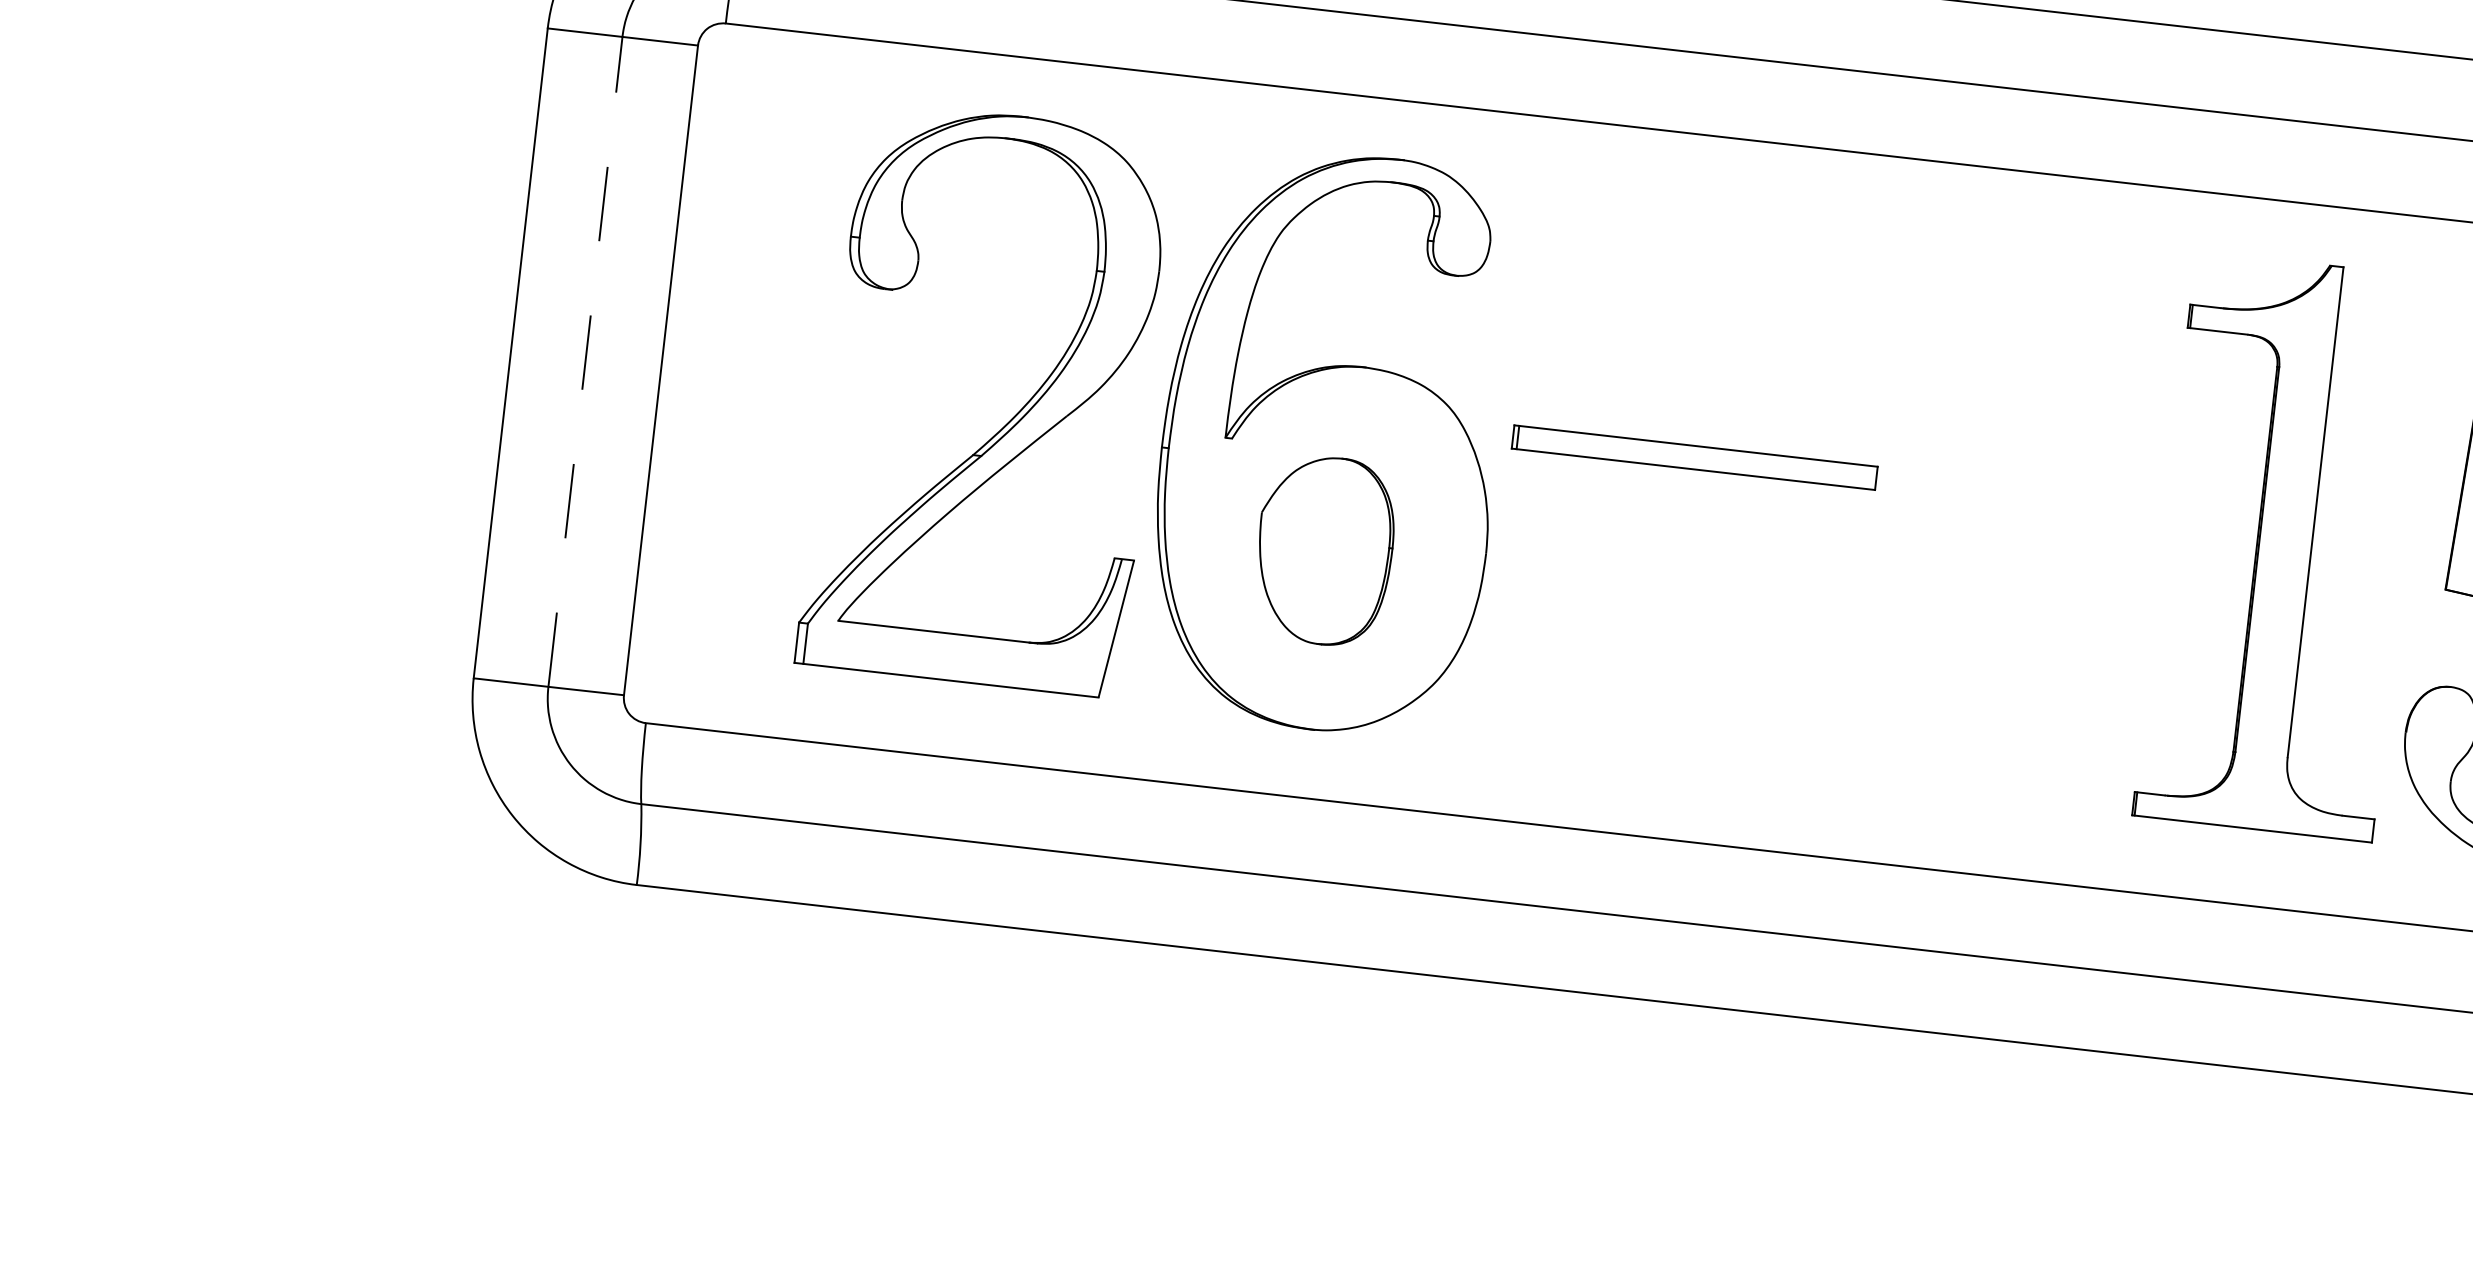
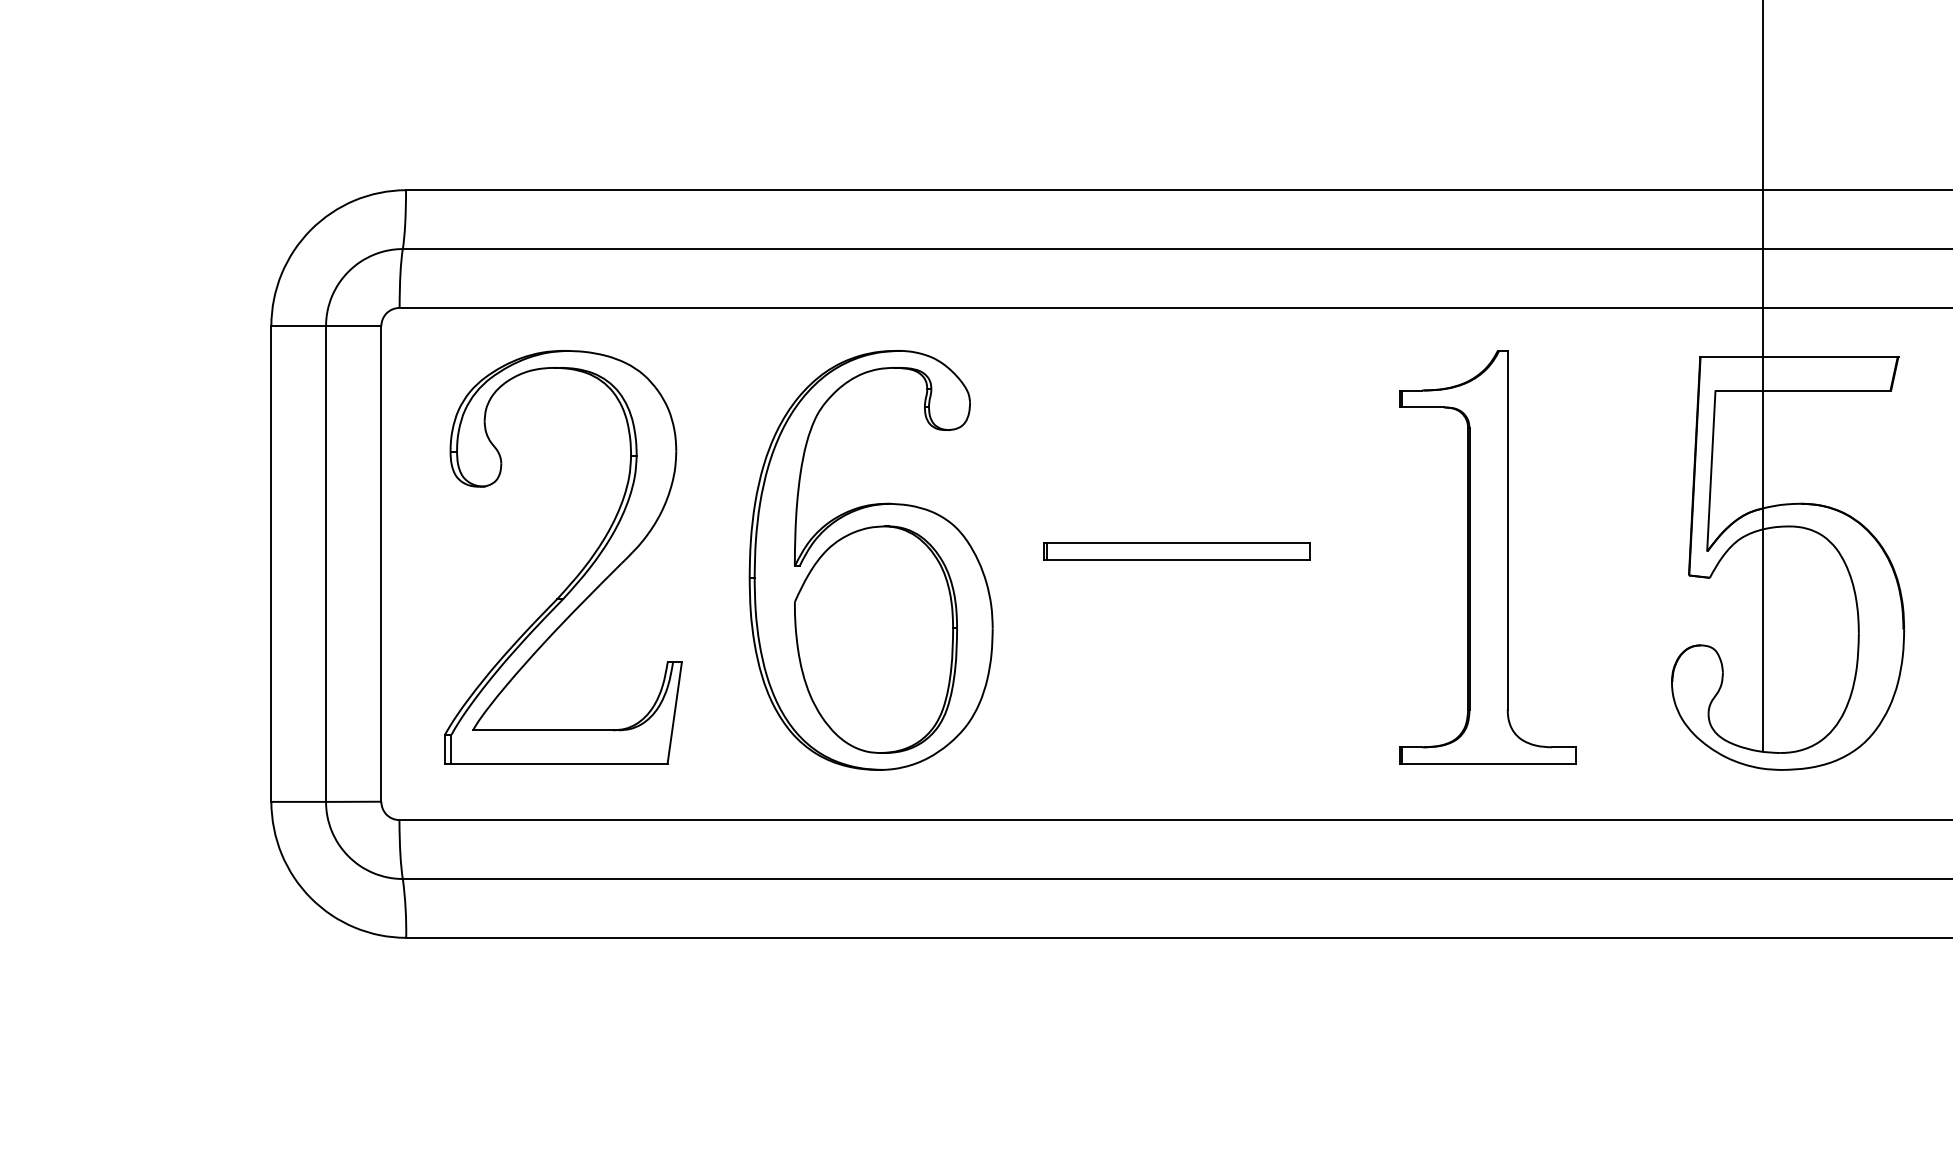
line: (585, 362) -> (326, 564), dashed -> solid
part: (1009, 419) -> (580, 570), moved
part: (1694, 457) -> (1176, 551), moved
part: (2283, 546) -> (1487, 557), moved
part: (1324, 550) -> (875, 639), size x1.67

